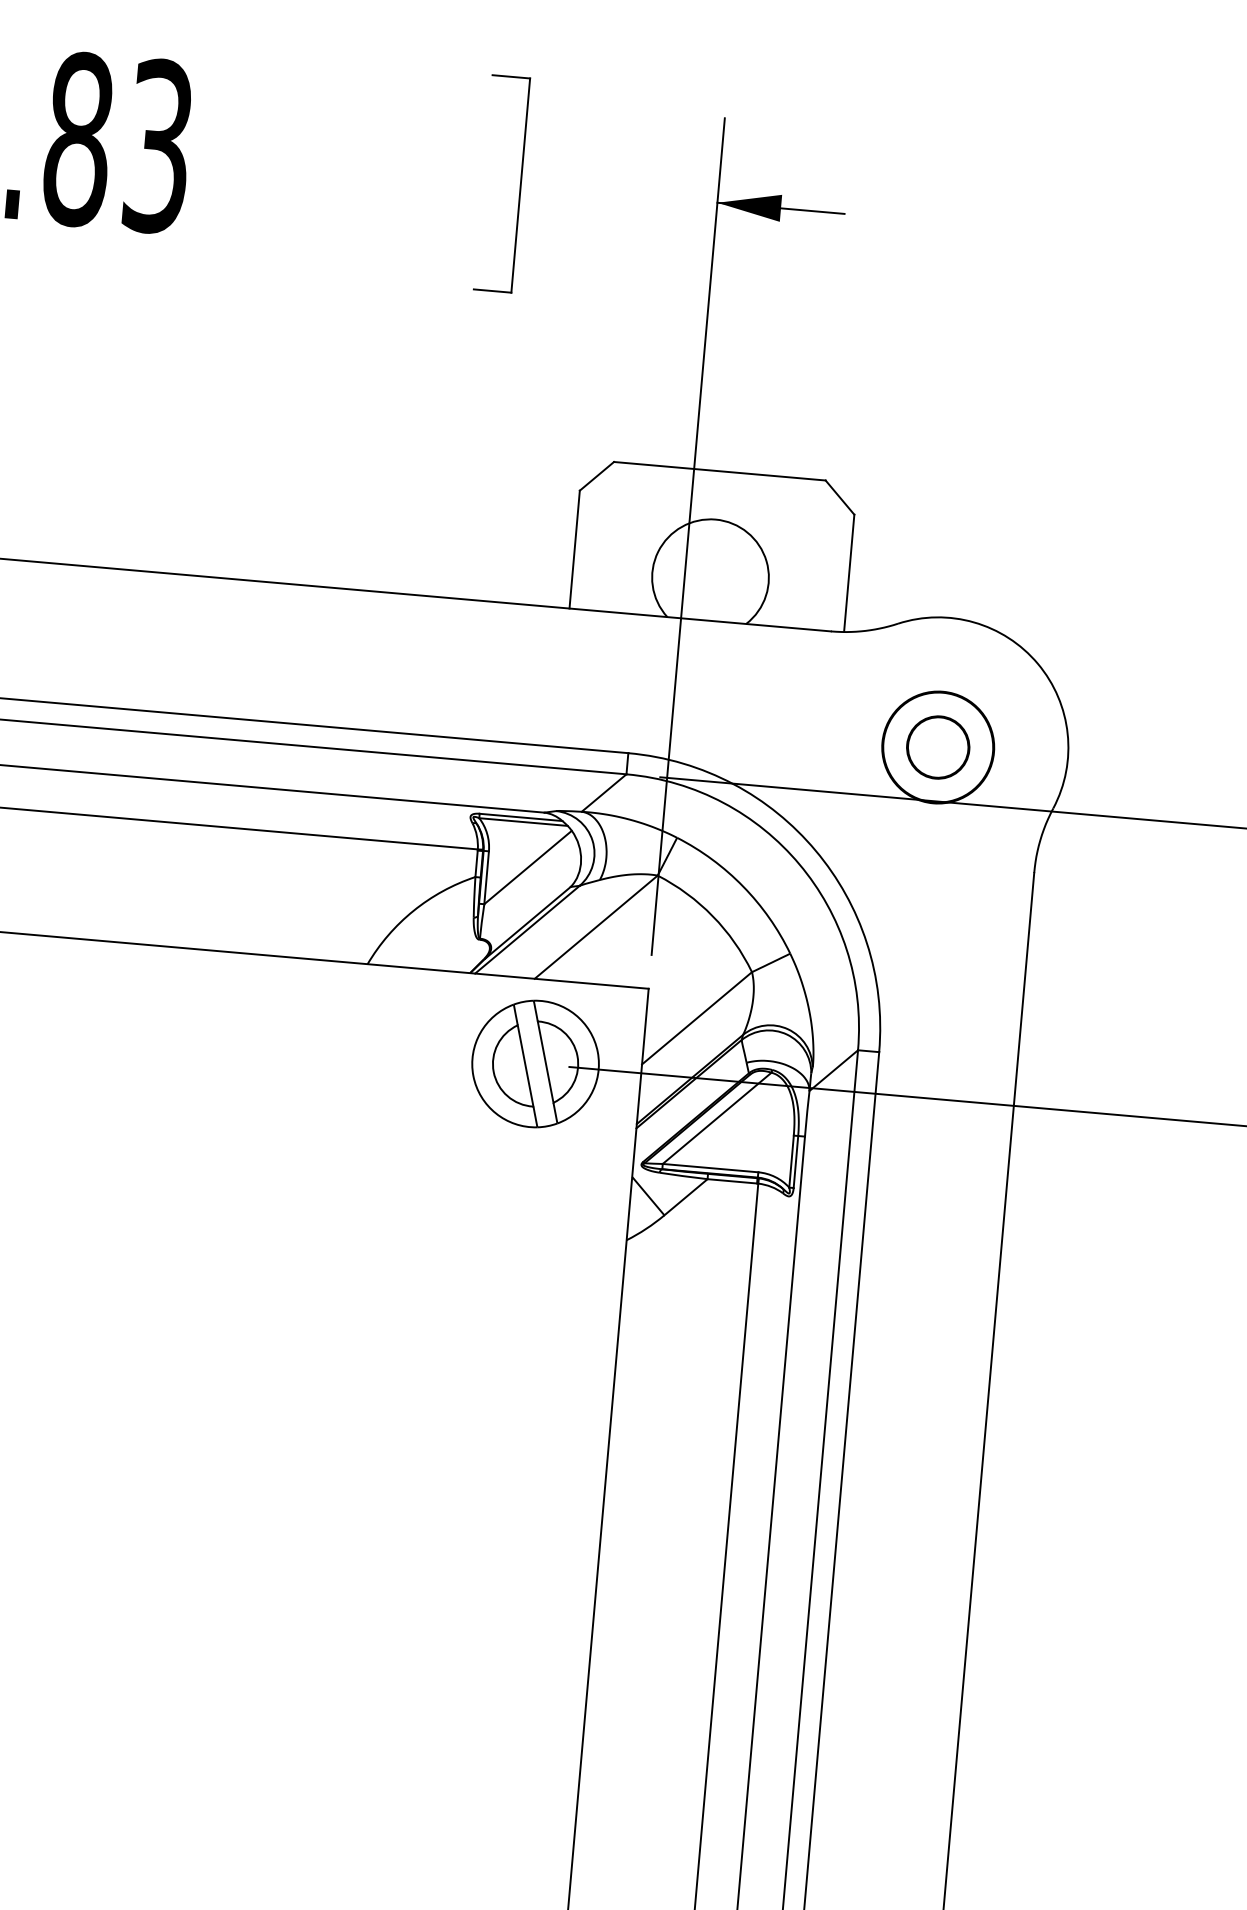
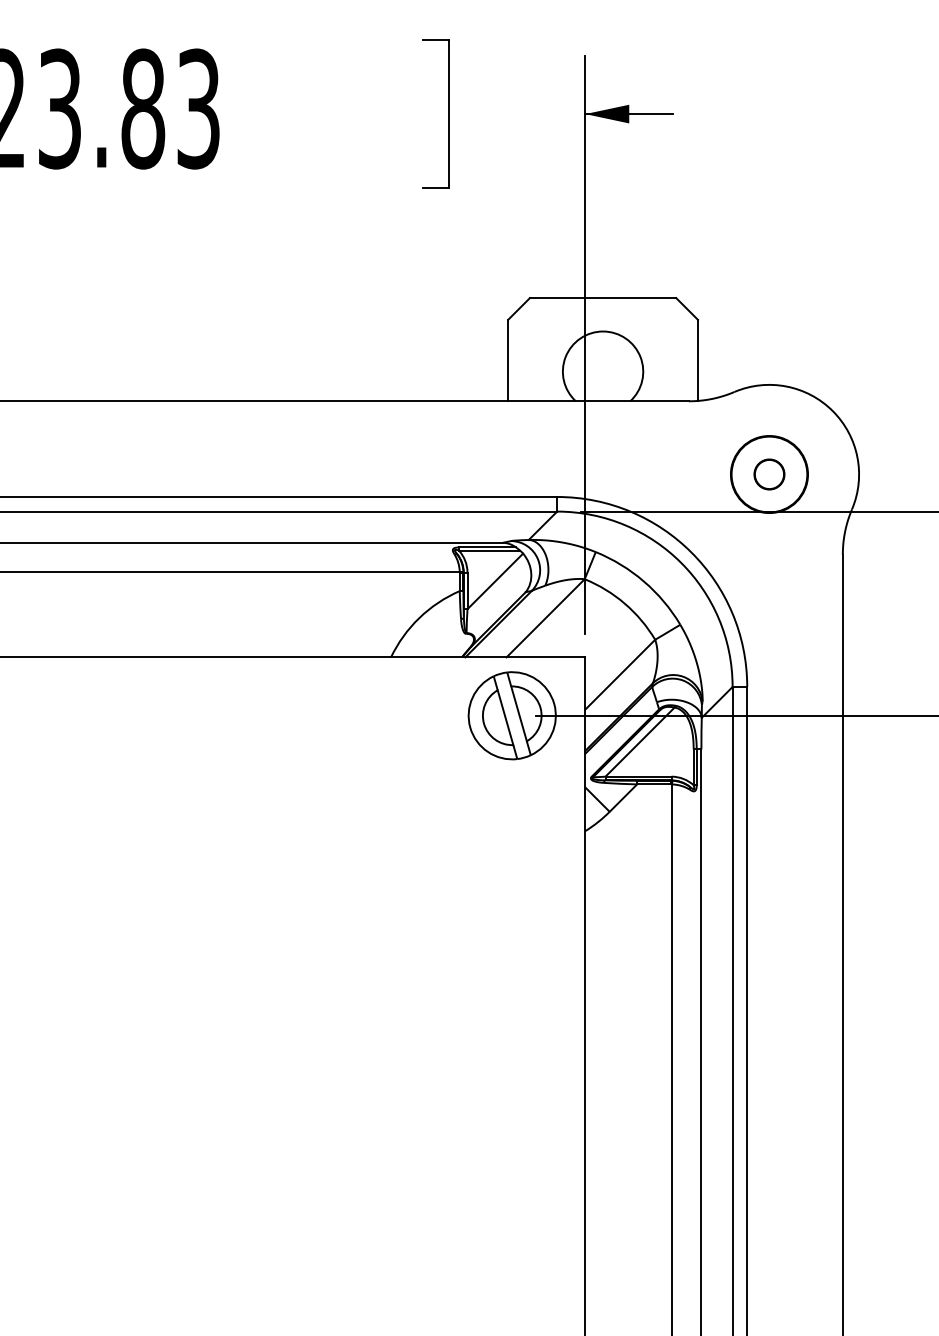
circle: (938, 747) -> (769, 474), size x0.7

